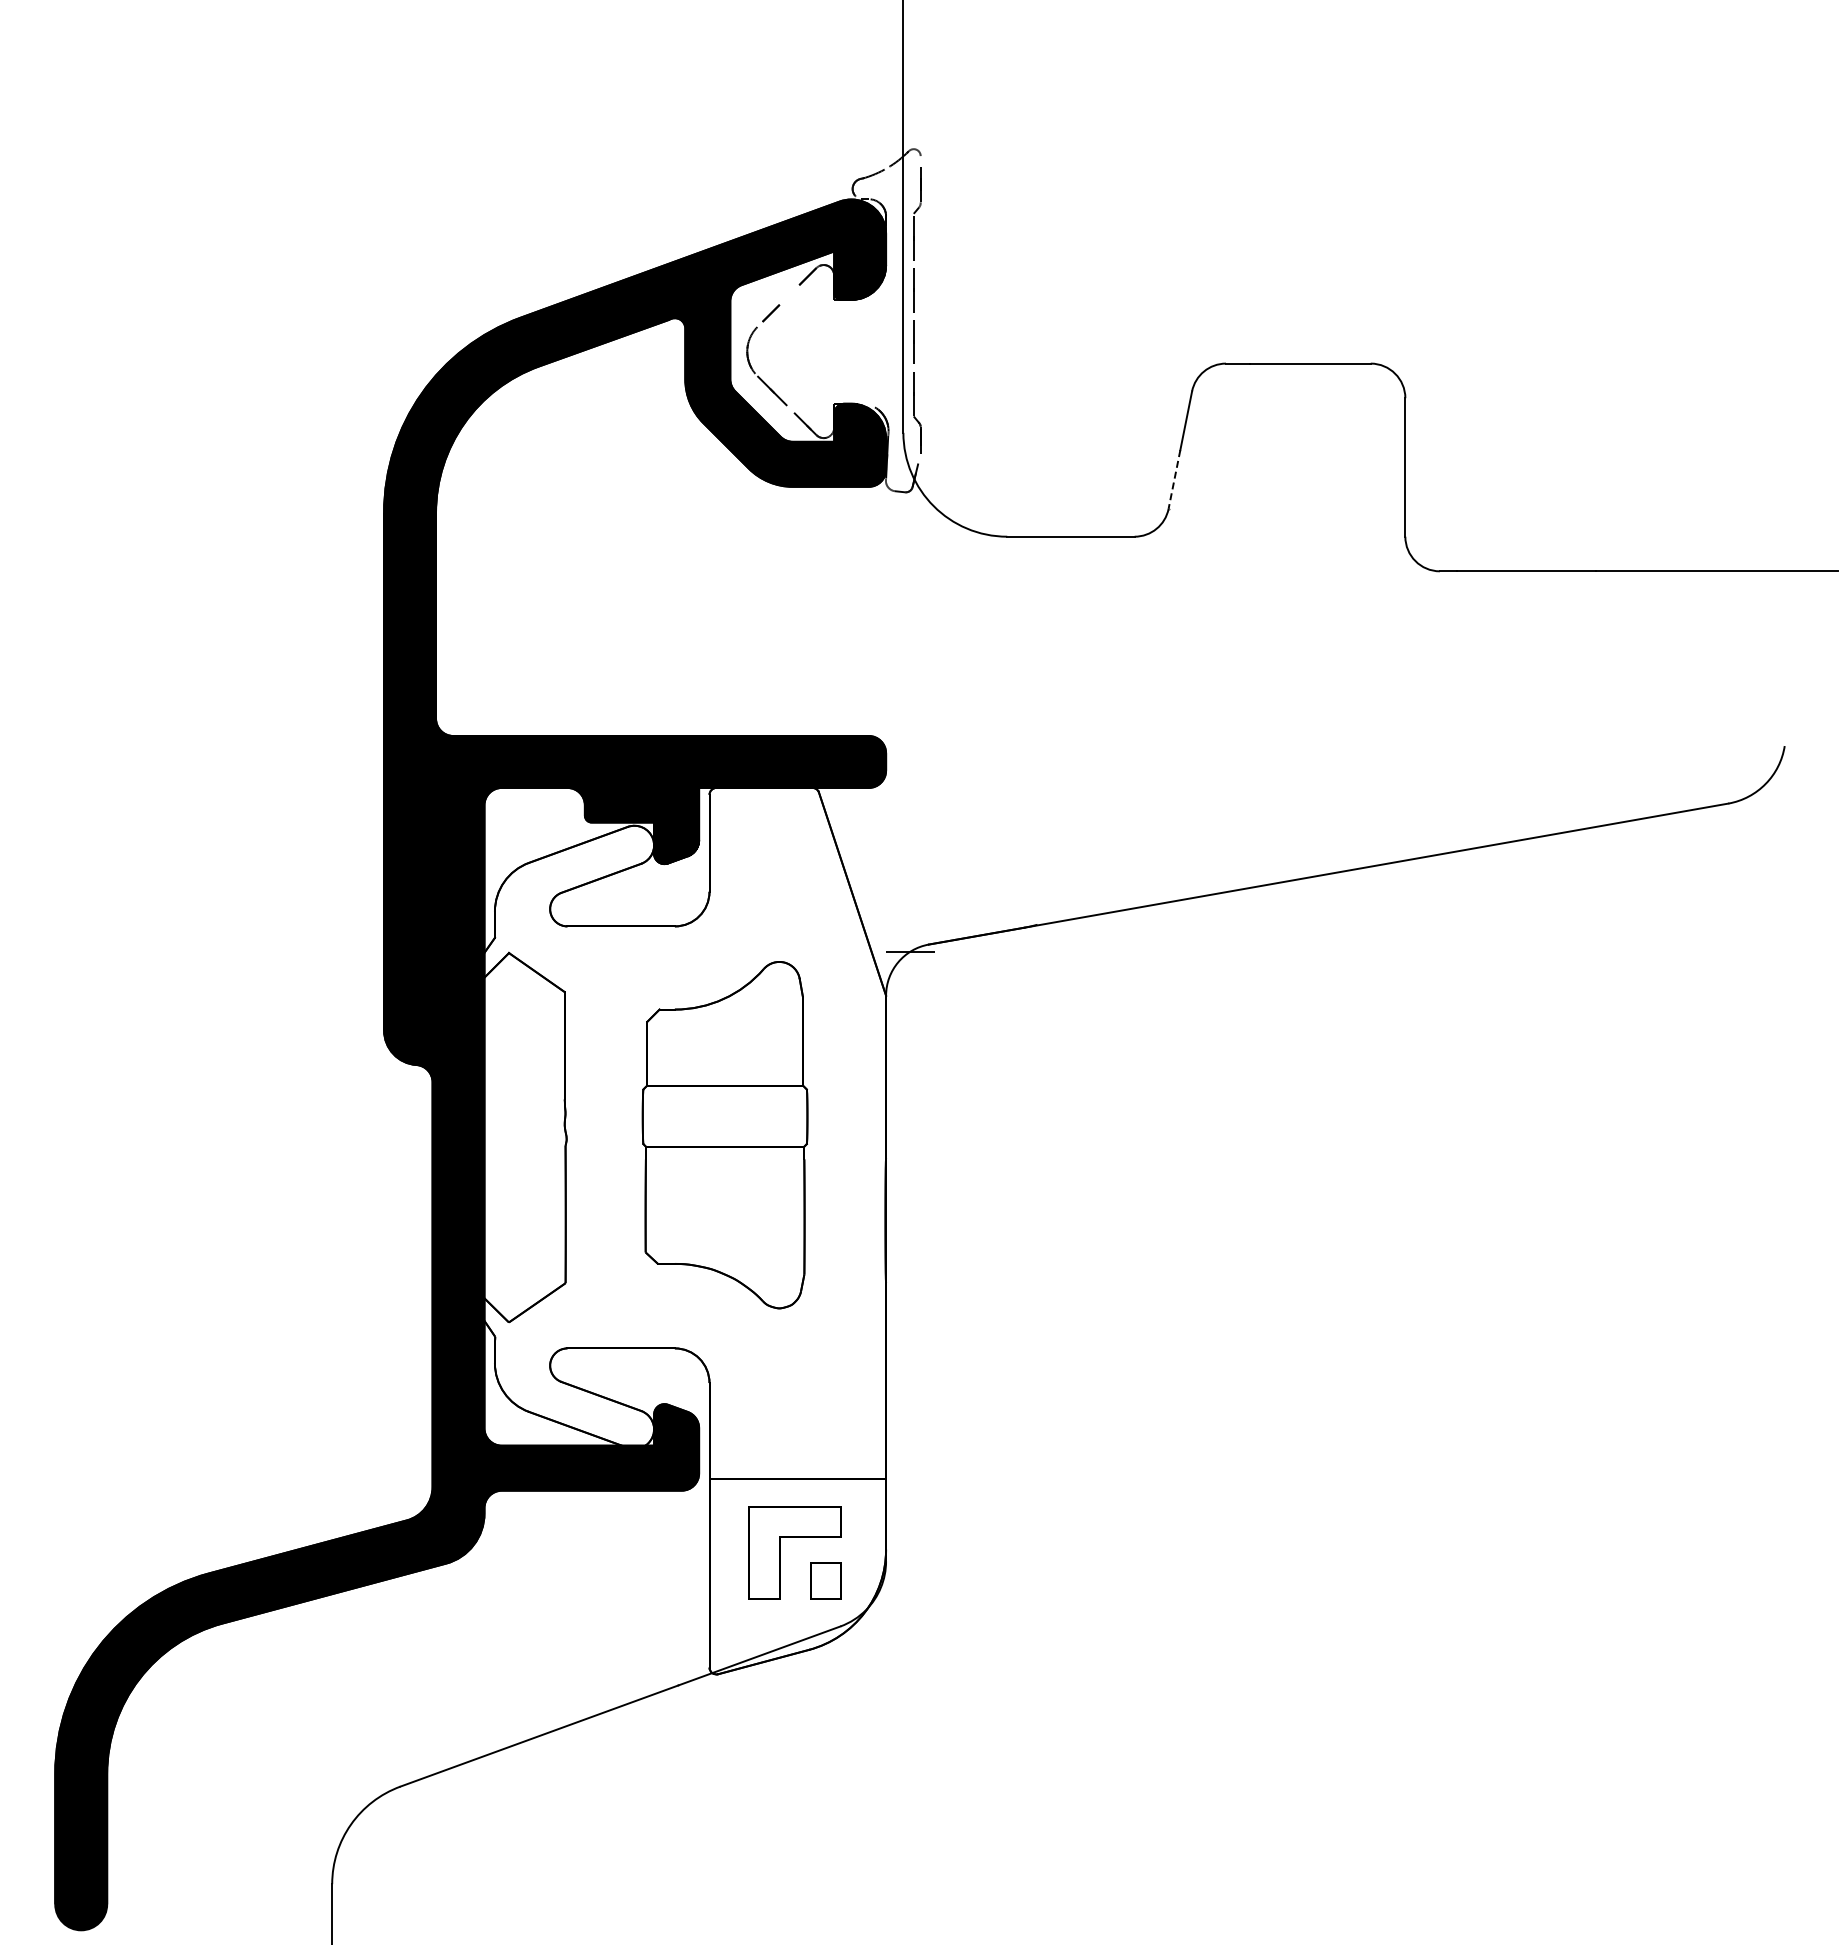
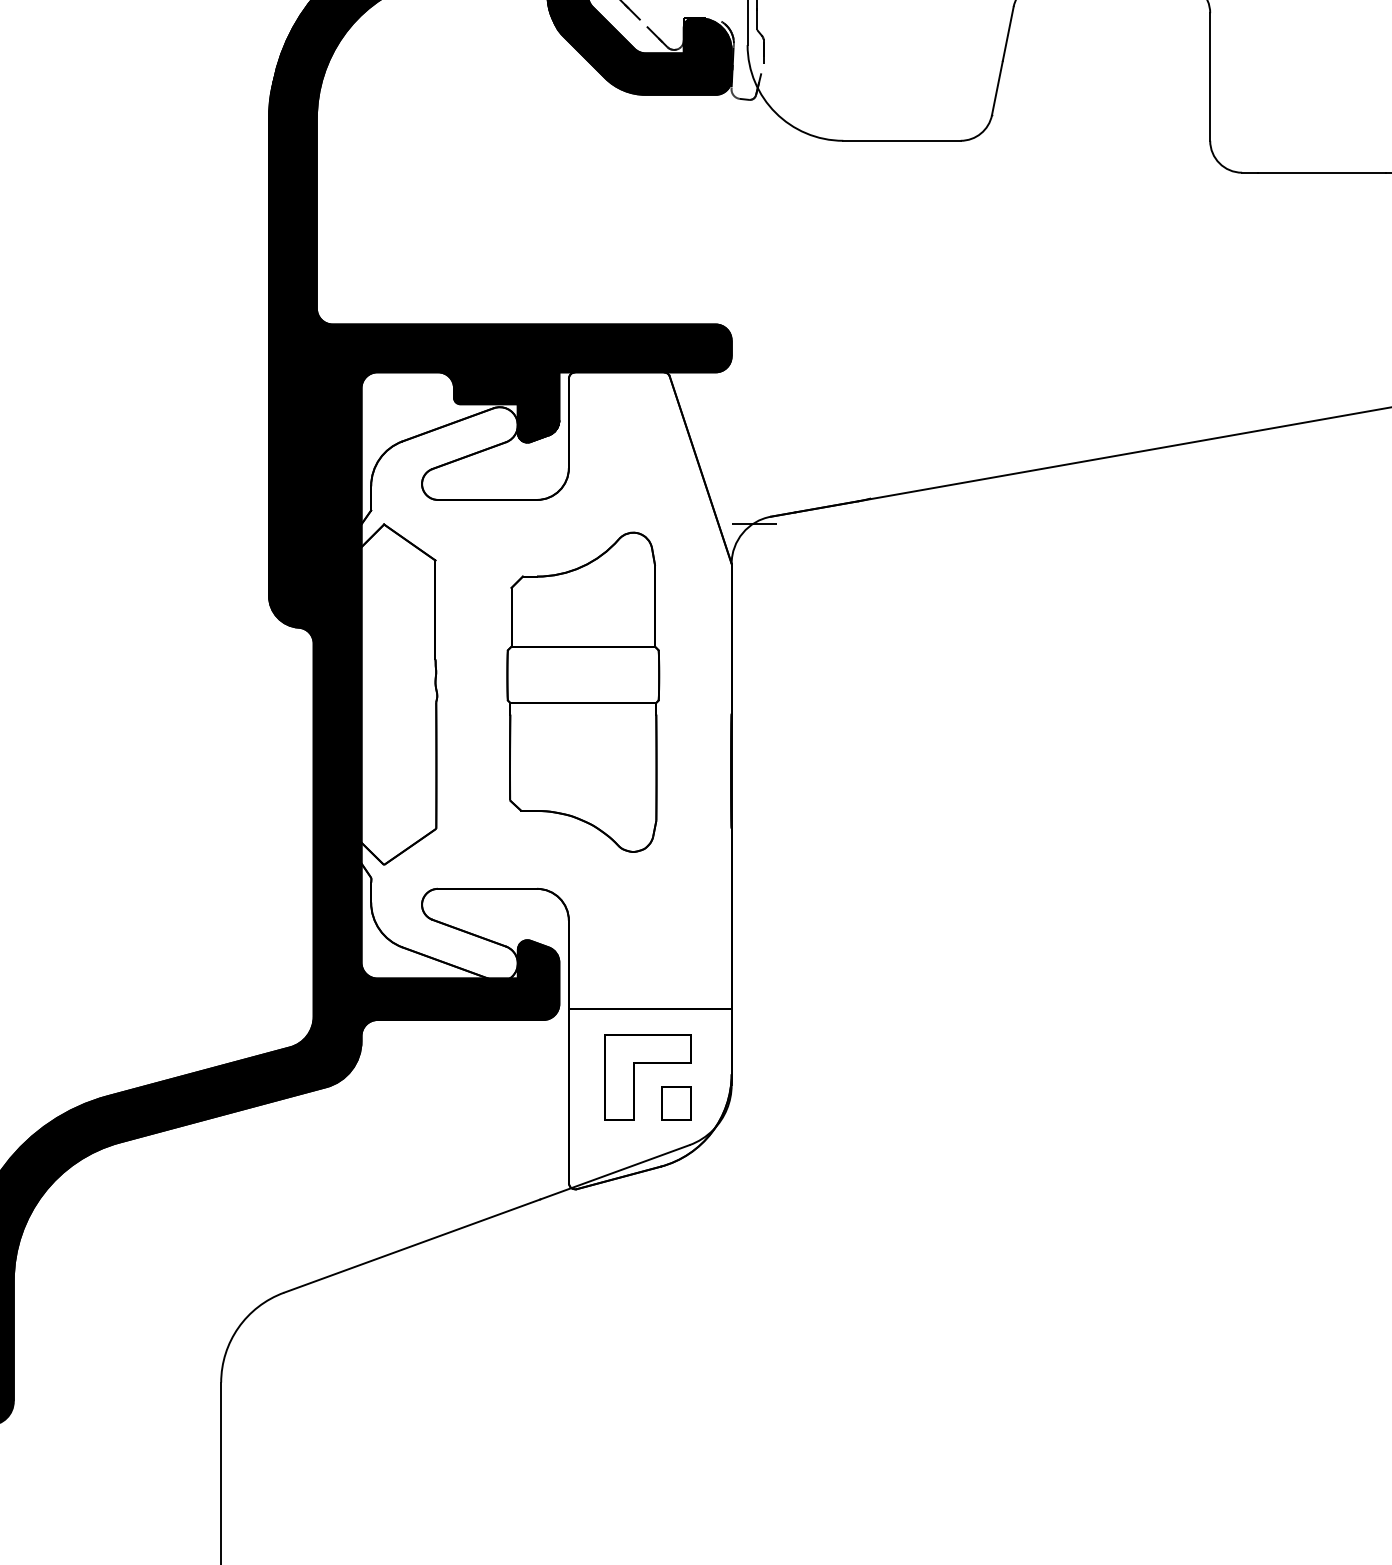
line: (1174, 479) -> (997, 88), dashed -> solid

